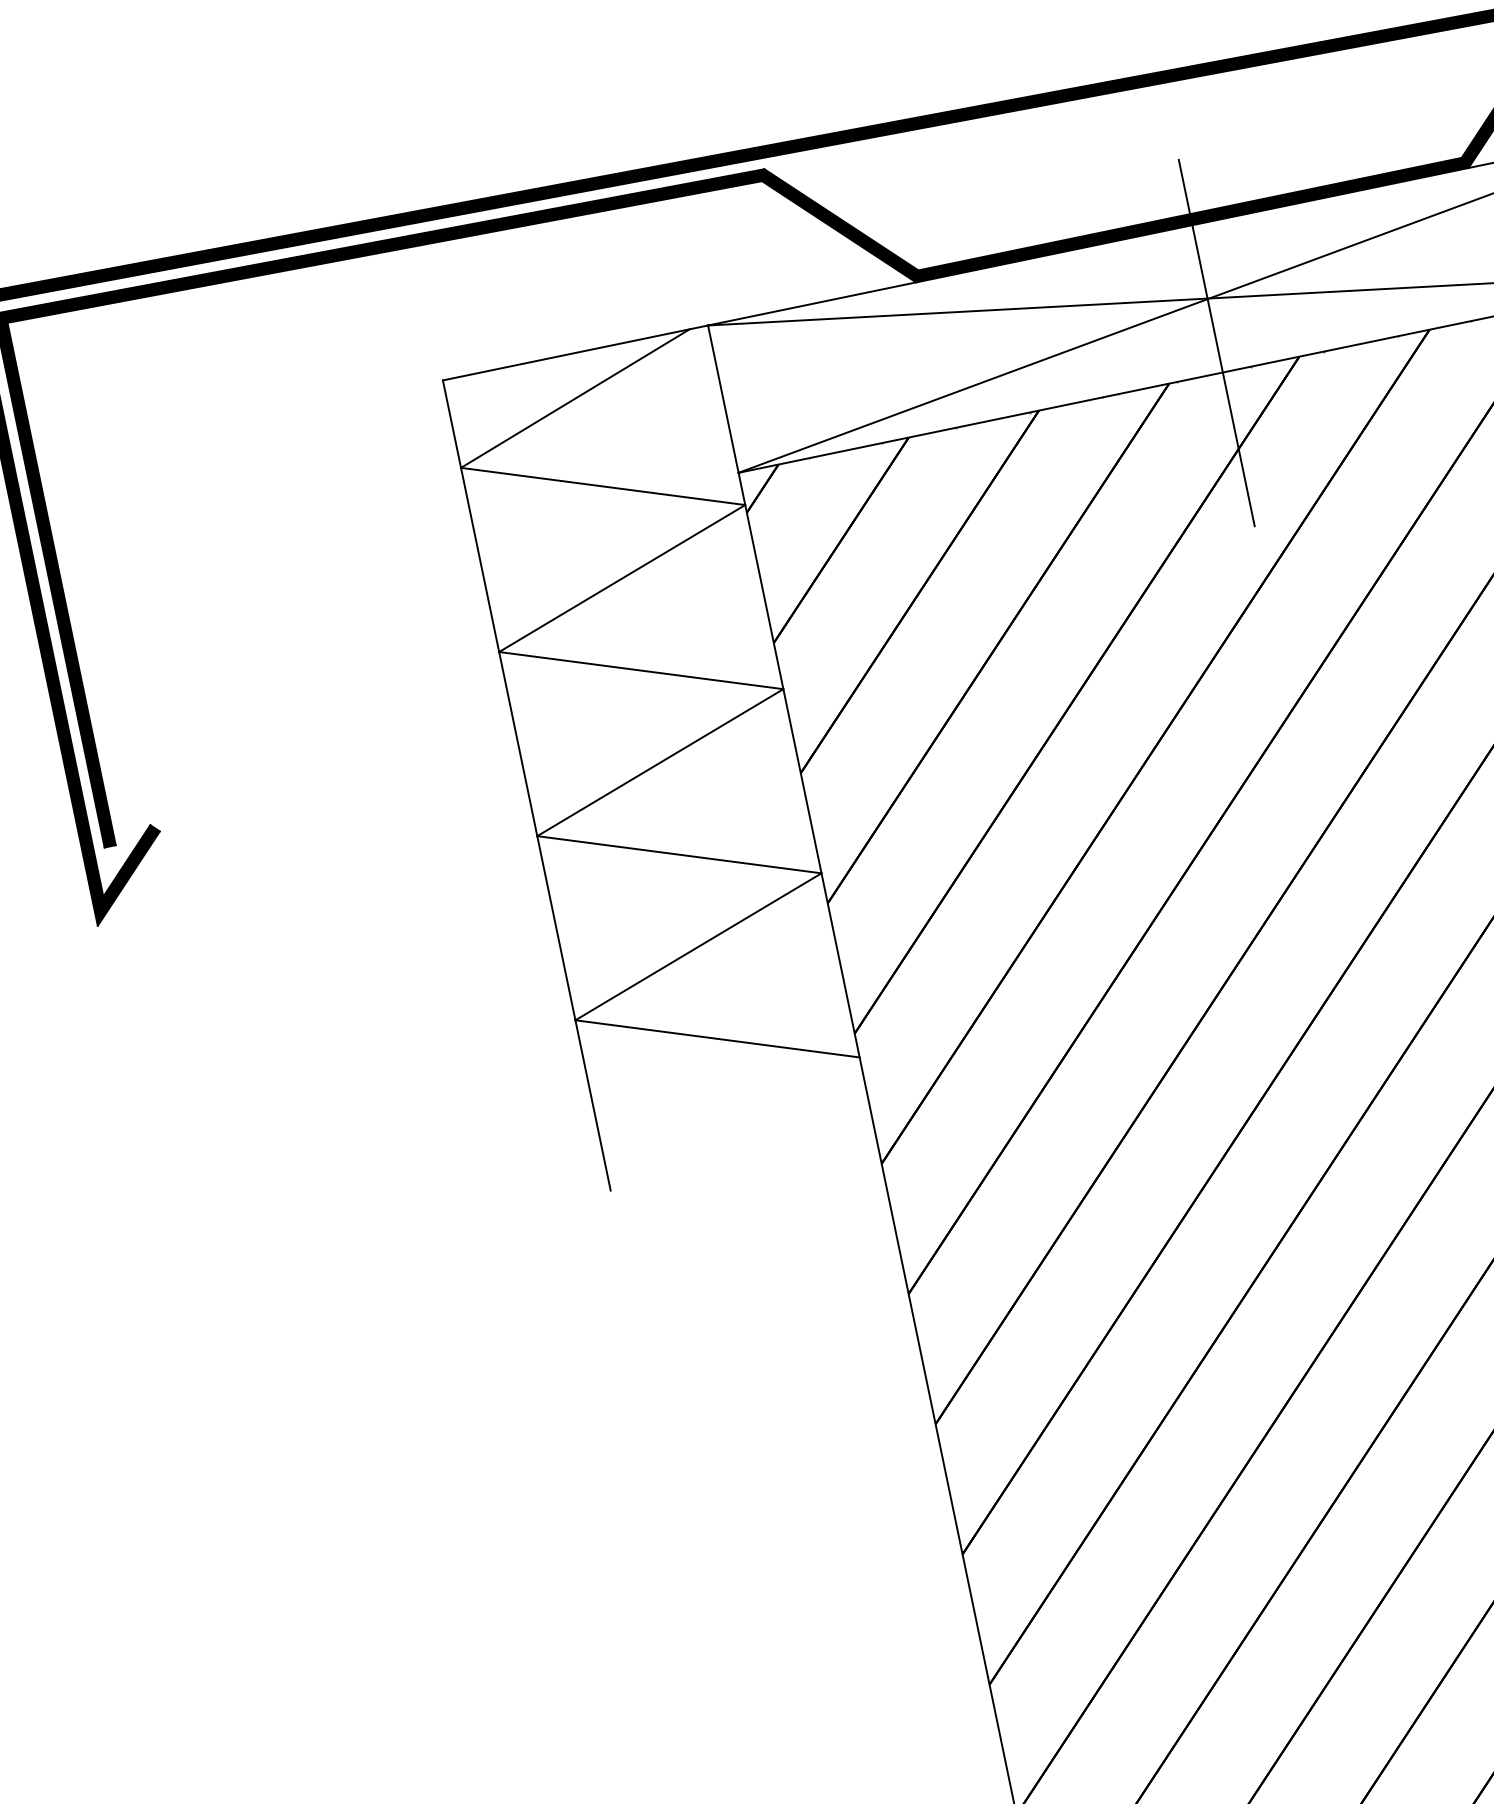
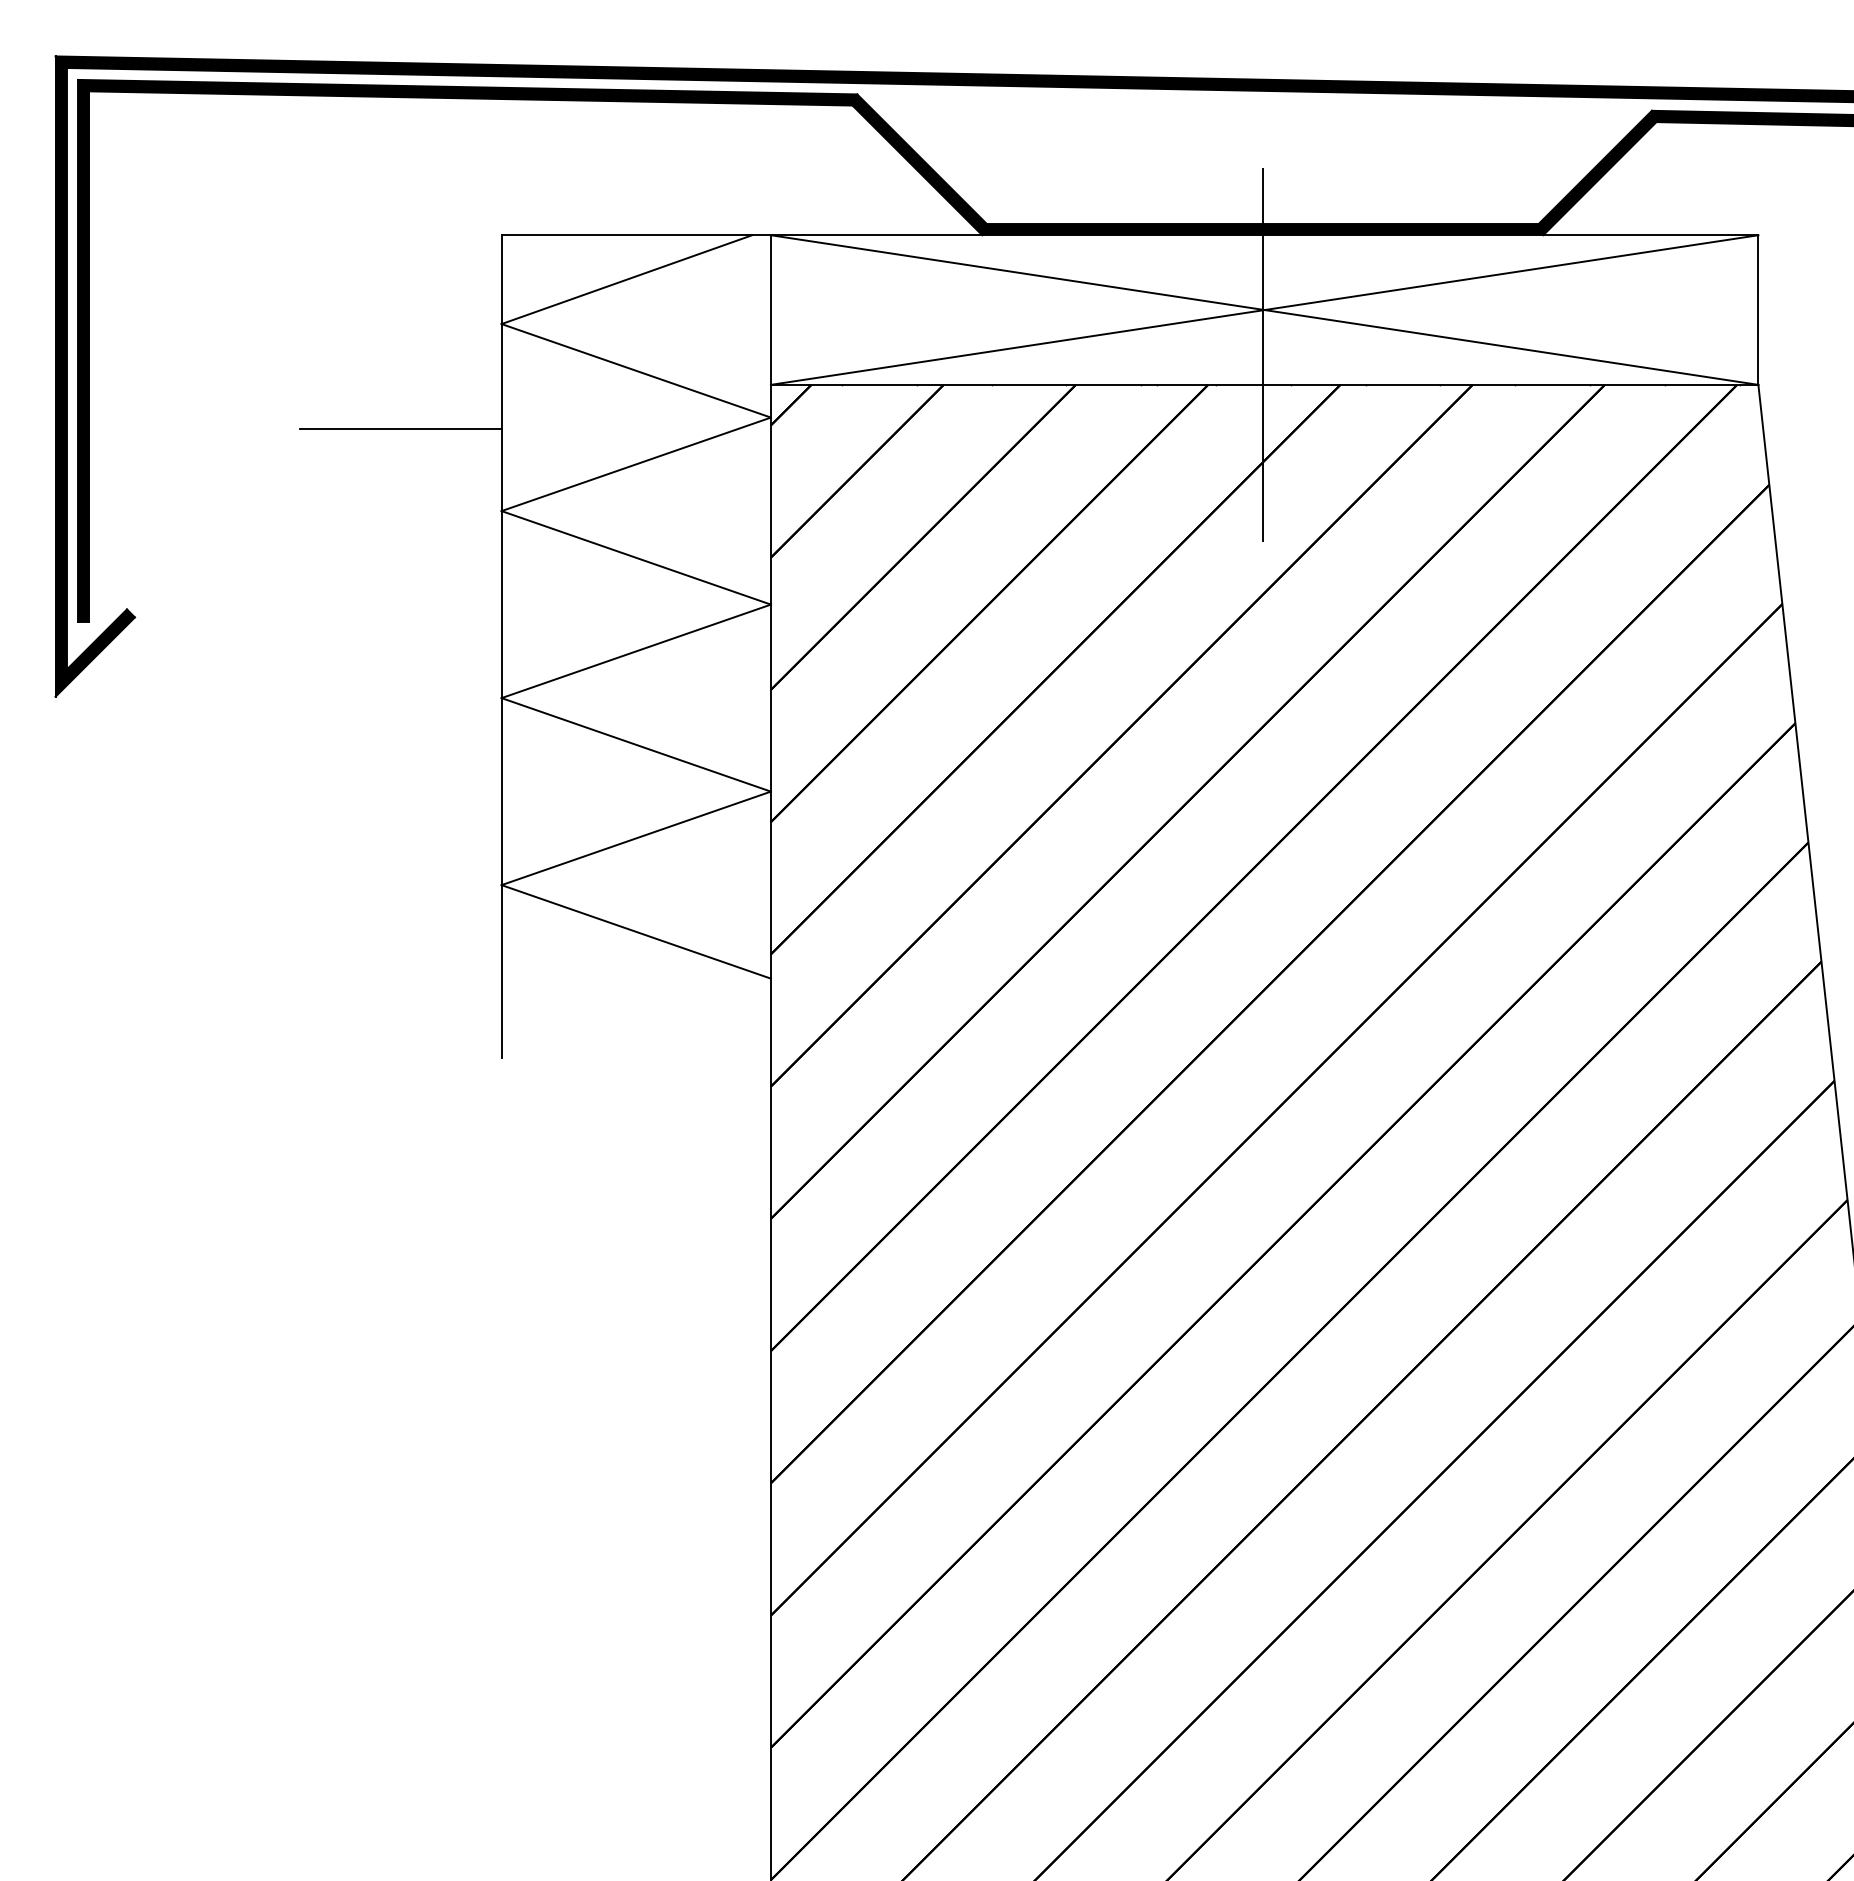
line: (382, 591) -> (400, 428), added

